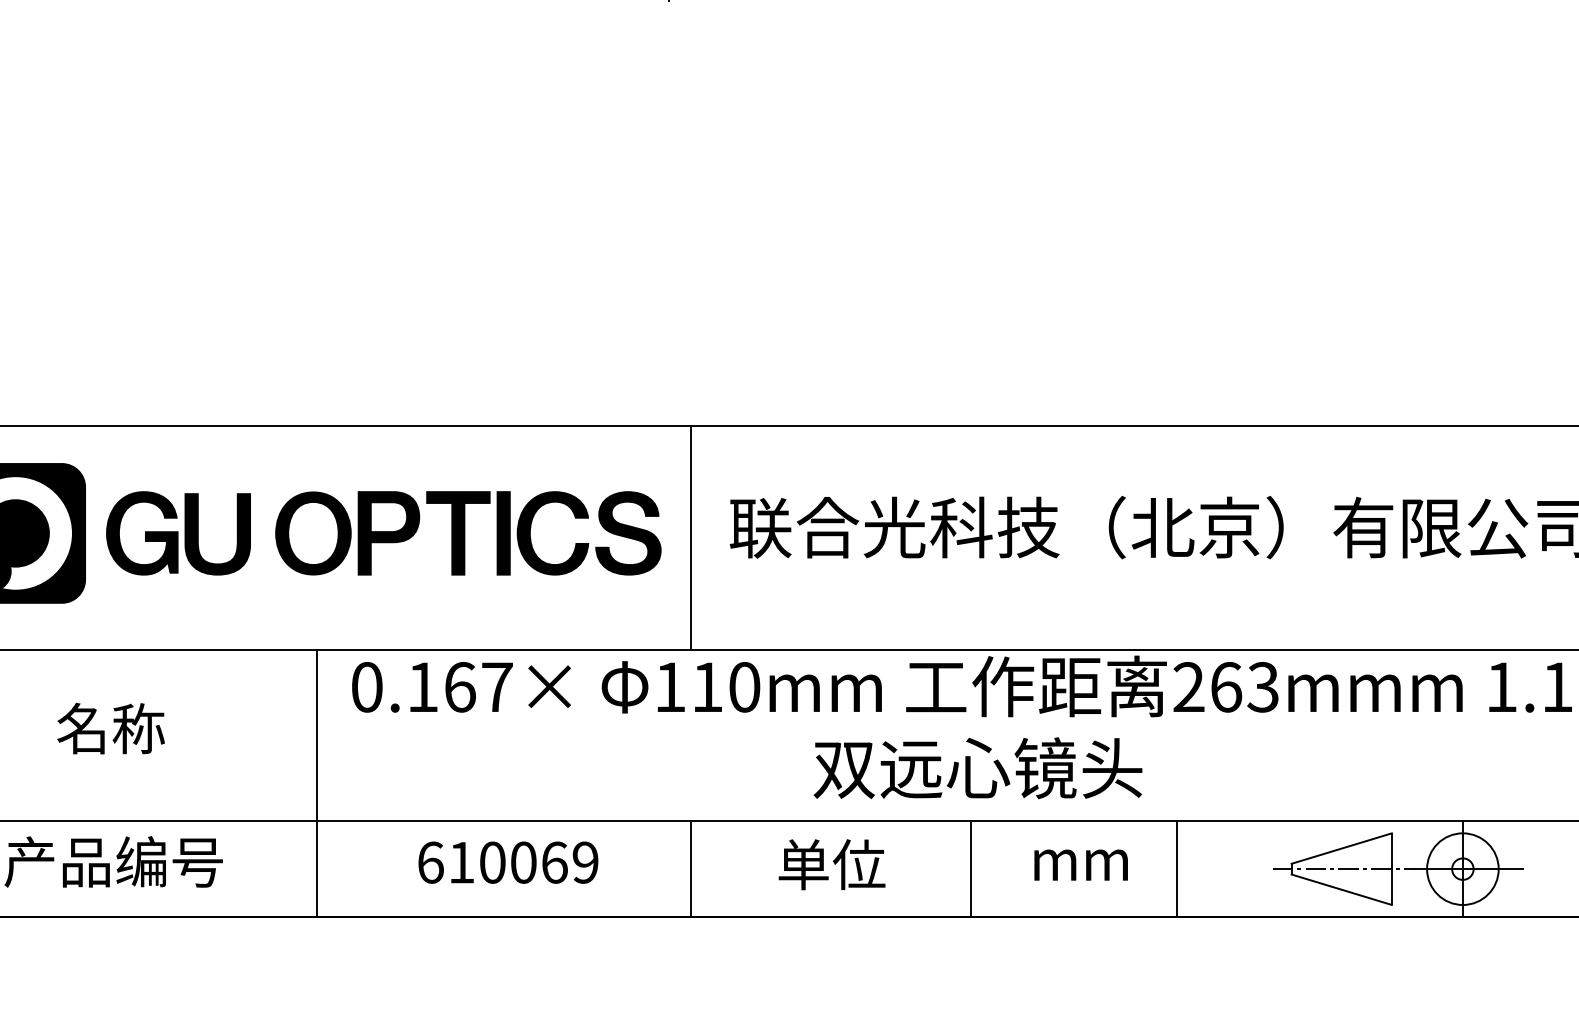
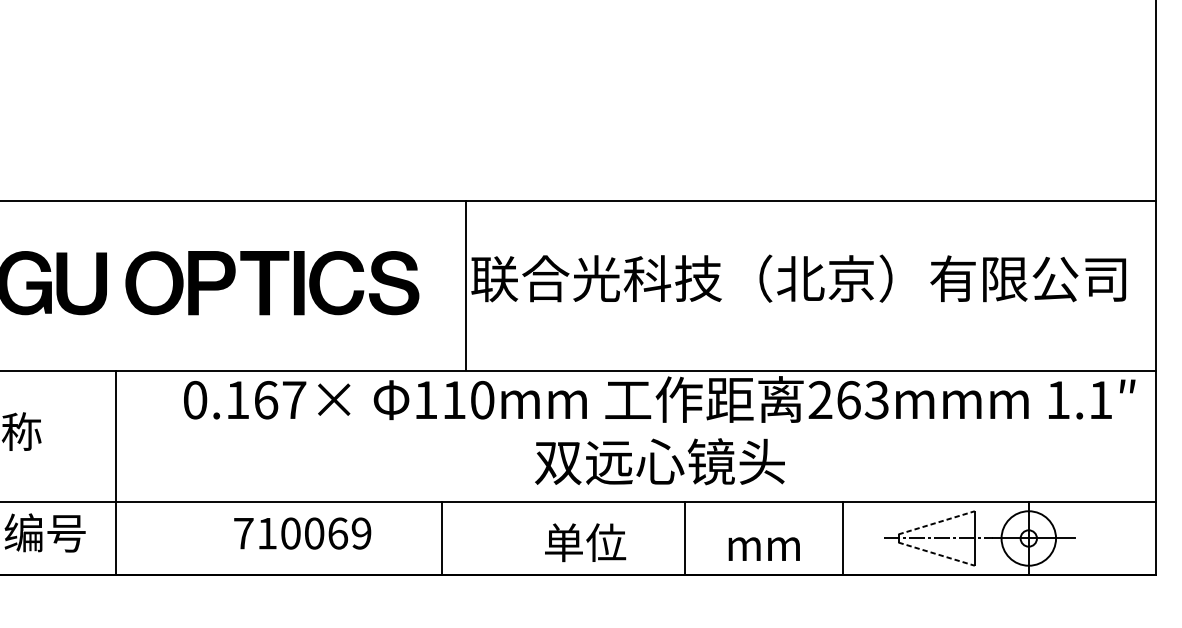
line: (691, 536) -> (465, 285), moved
line: (316, 782) -> (115, 472), moved
line: (1342, 848) -> (937, 522), solid -> dashed
text: (430, 862) -> (243, 533), 610069 -> 710069
text: (831, 864) -> (585, 542), moved
text: (1080, 864) -> (763, 548), moved
line: (971, 868) -> (684, 537), moved
line: (1177, 868) -> (842, 537), moved
line: (1342, 889) -> (937, 553), solid -> dashed

